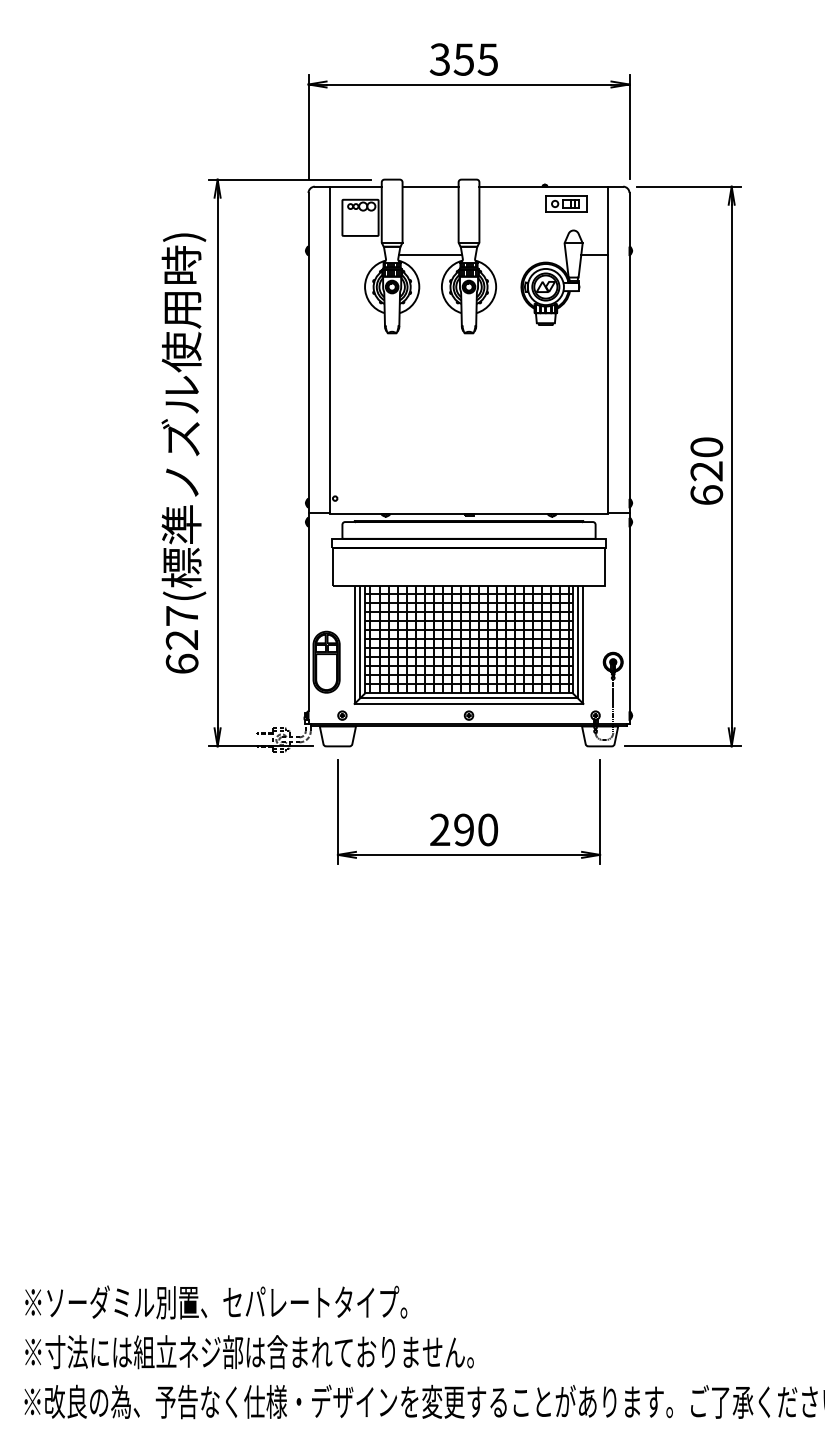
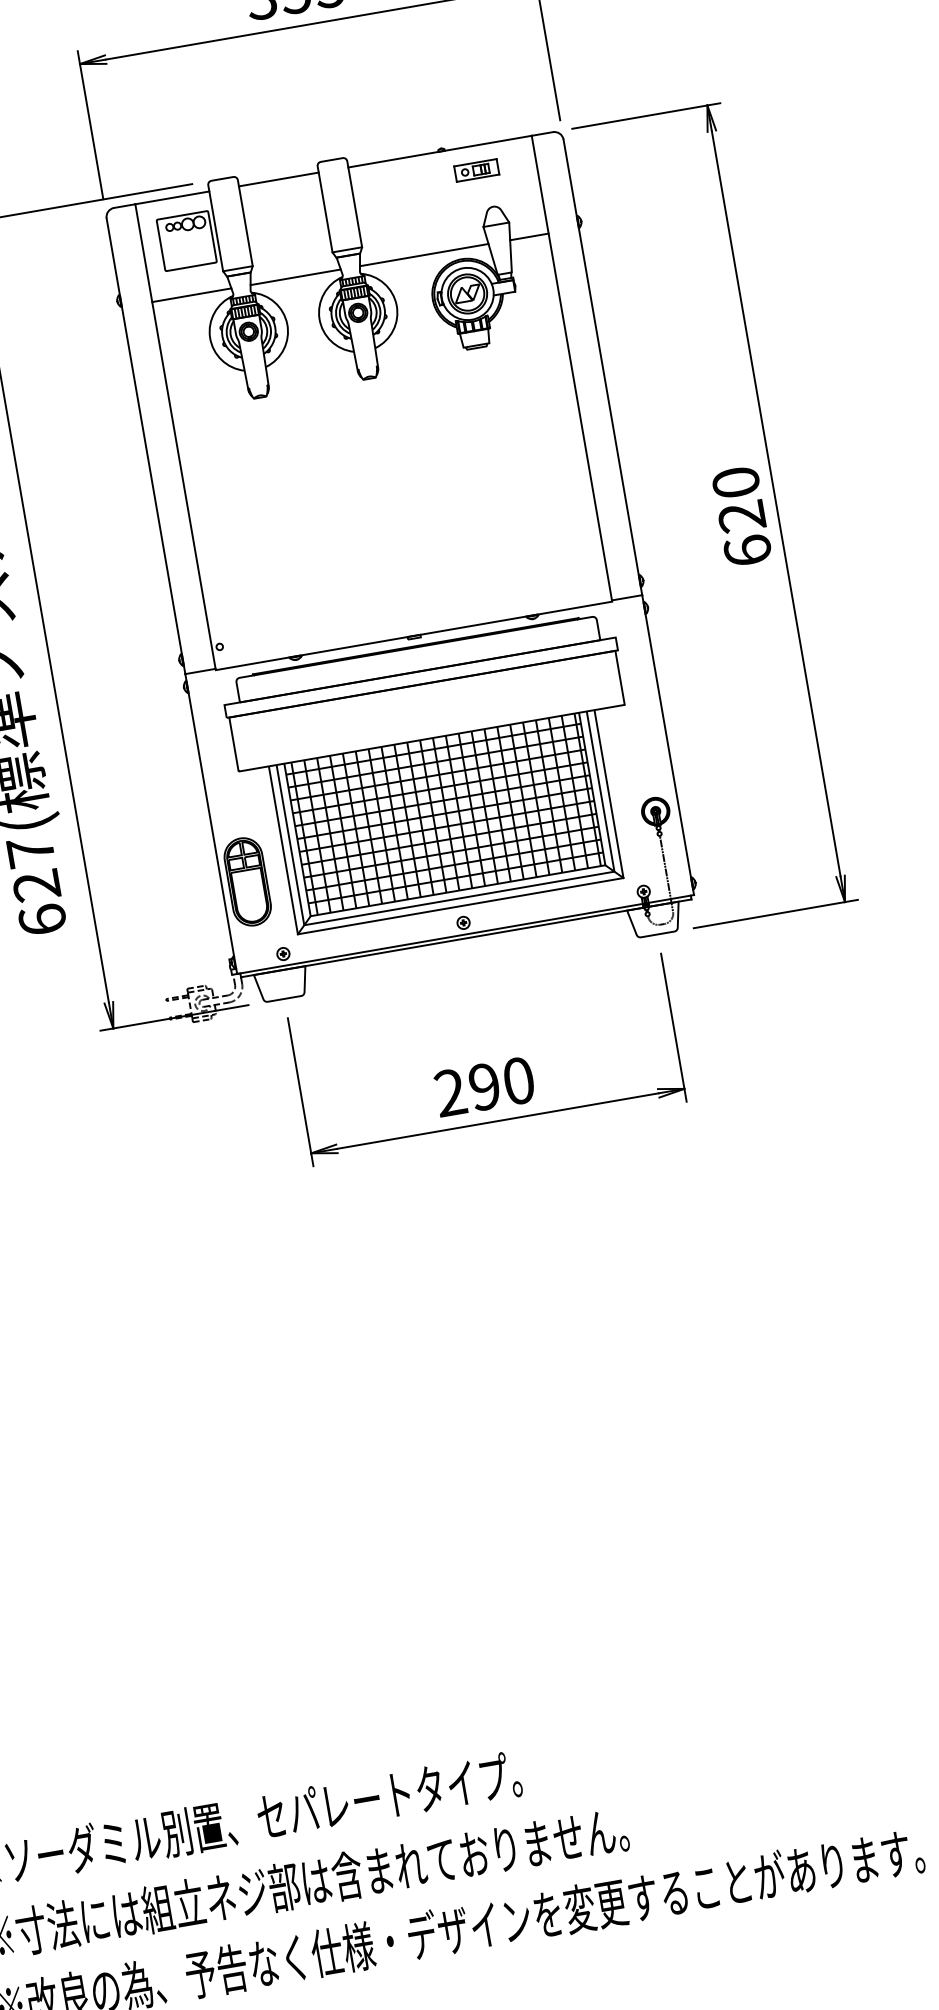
part: (566, 203) -> (476, 170), size x0.71
line: (357, 255) -> (191, 295), added
line: (520, 255) -> (423, 255), added

